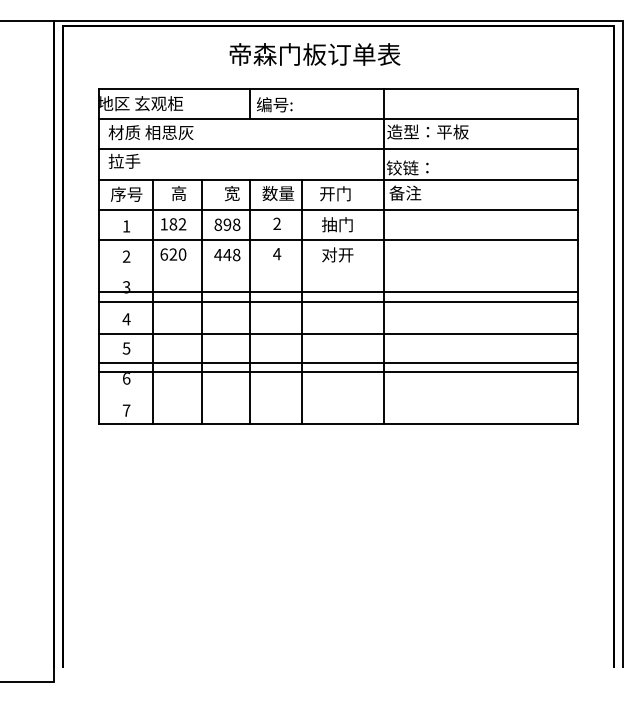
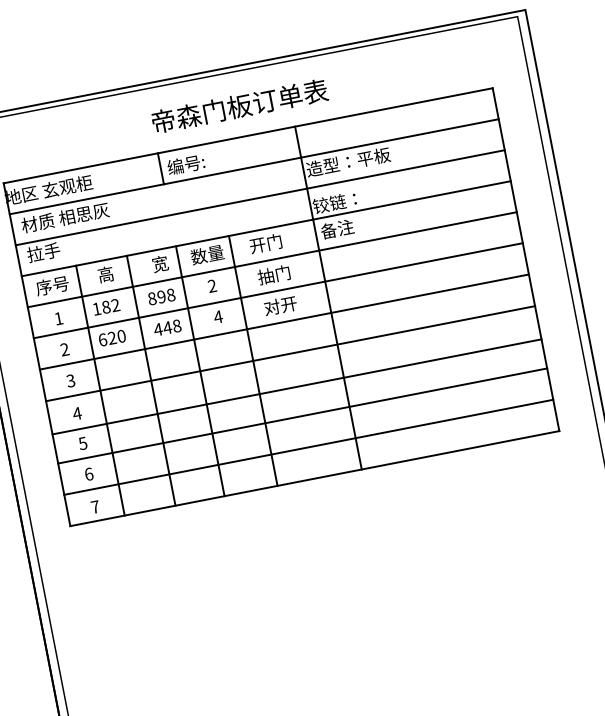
text: (314, 54) -> (239, 106), moved
line: (338, 291) -> (284, 321), moved
line: (338, 372) -> (308, 447), moved

